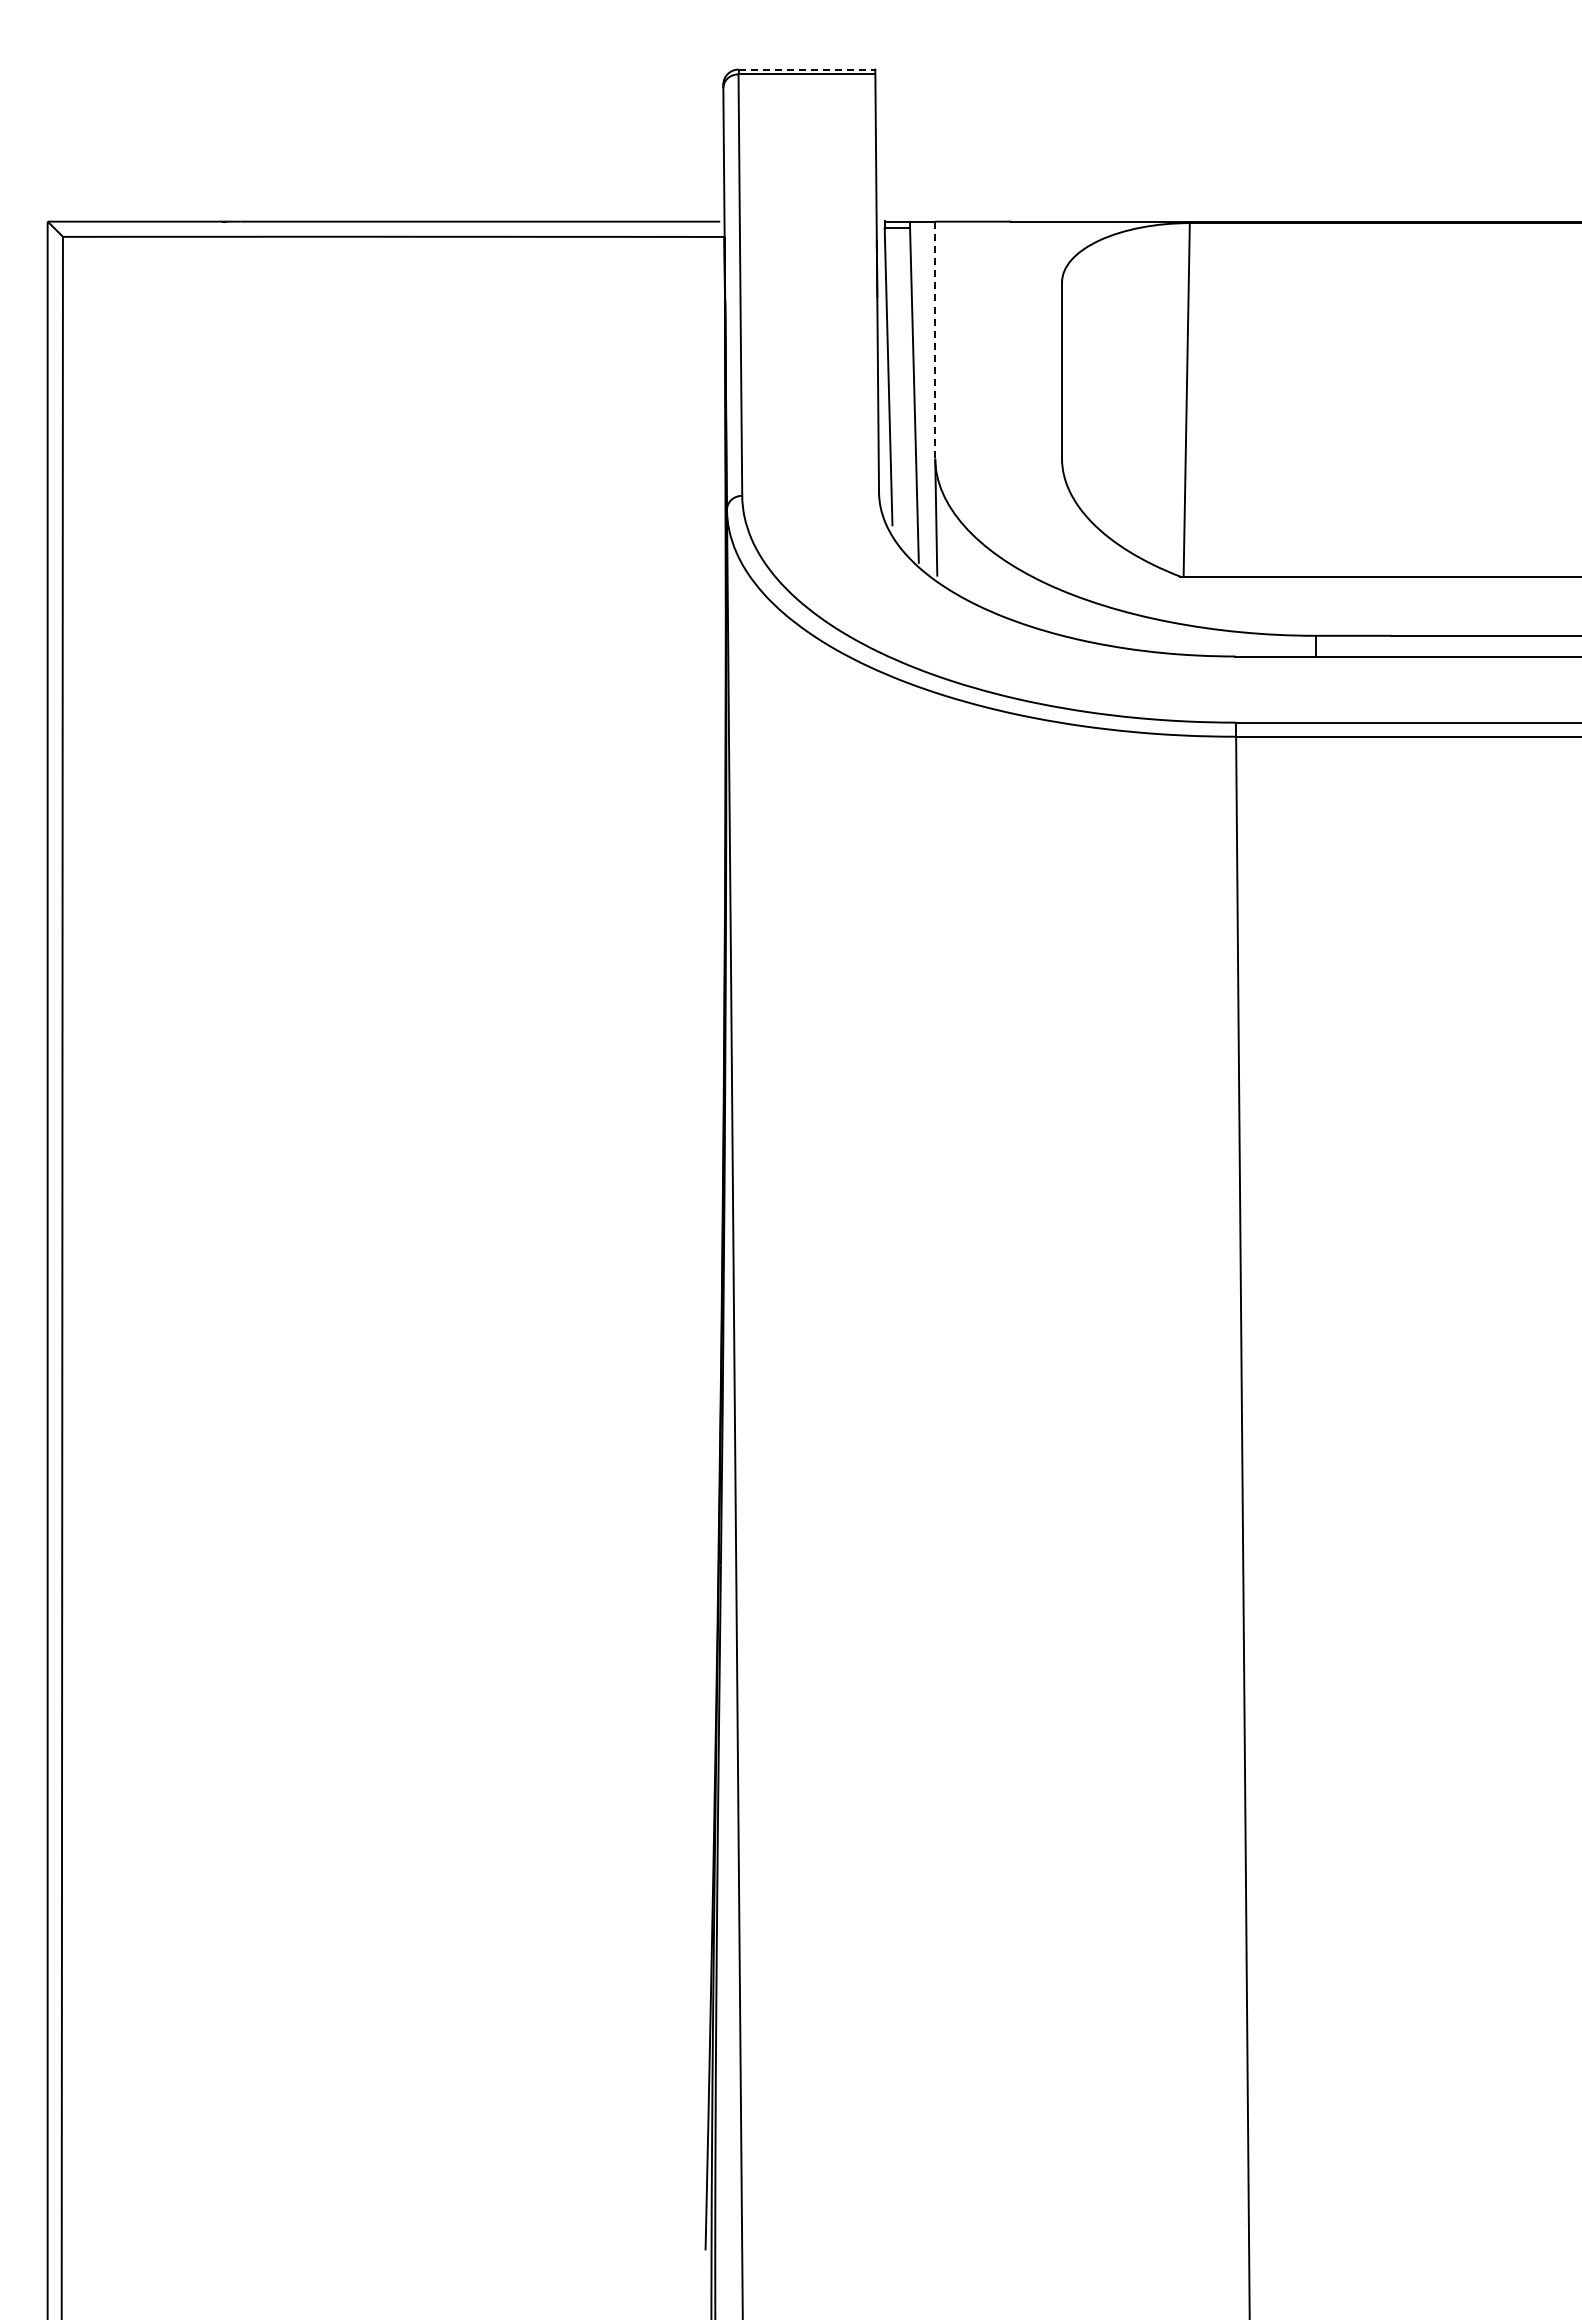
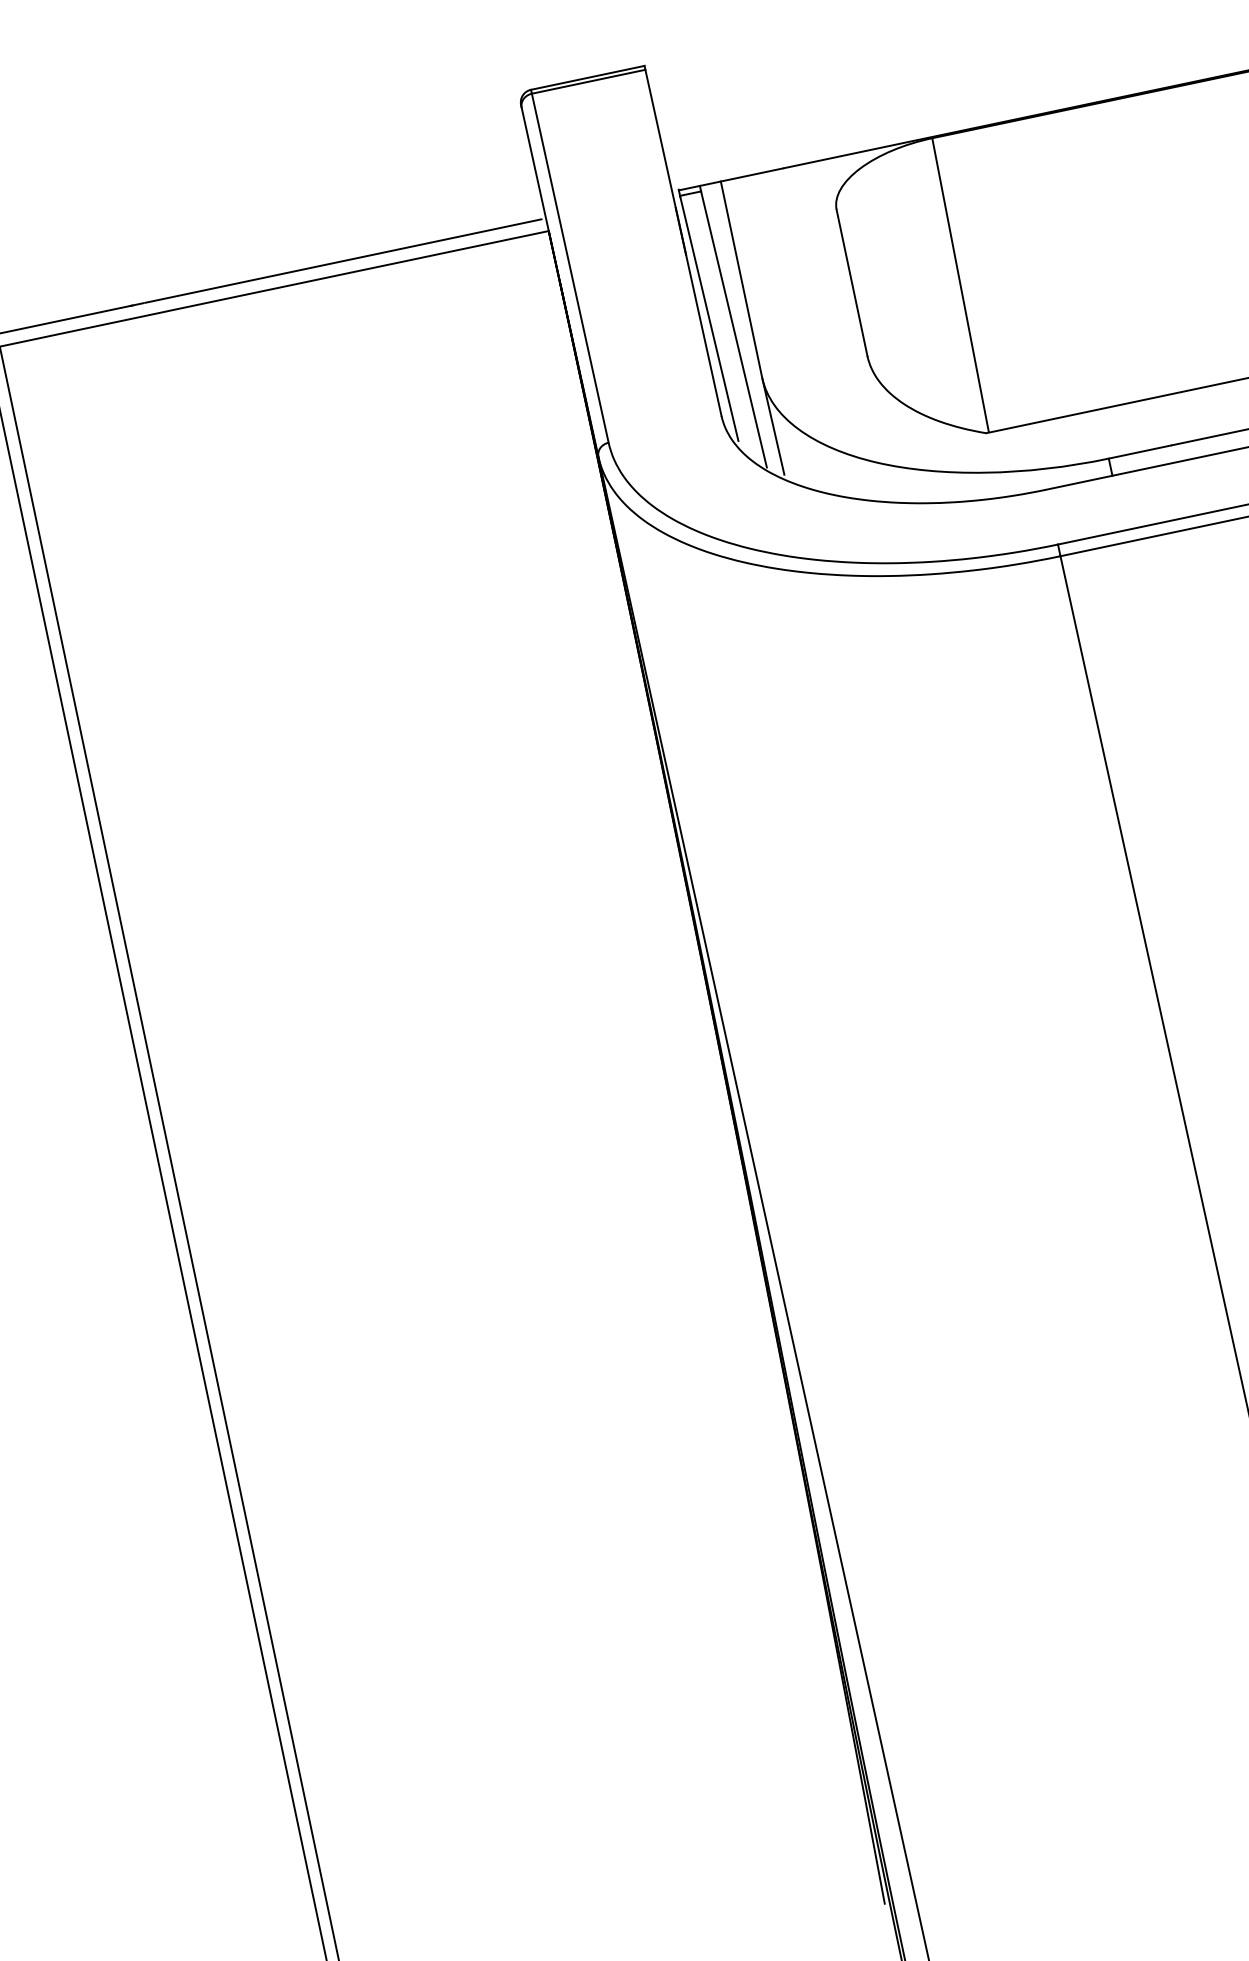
line: (807, 69) -> (588, 77), dashed -> solid
line: (935, 339) -> (741, 279), dashed -> solid

